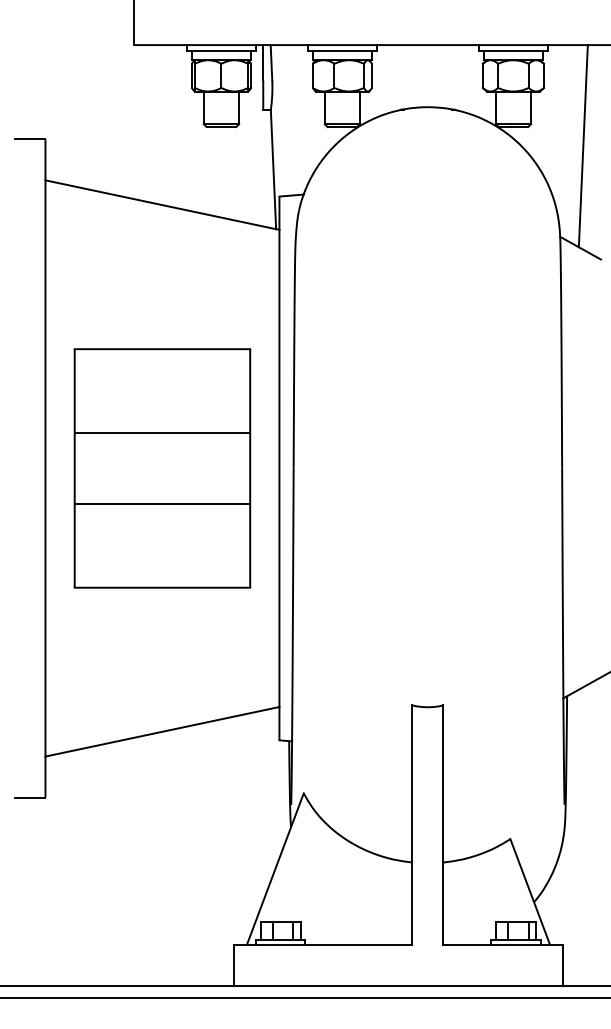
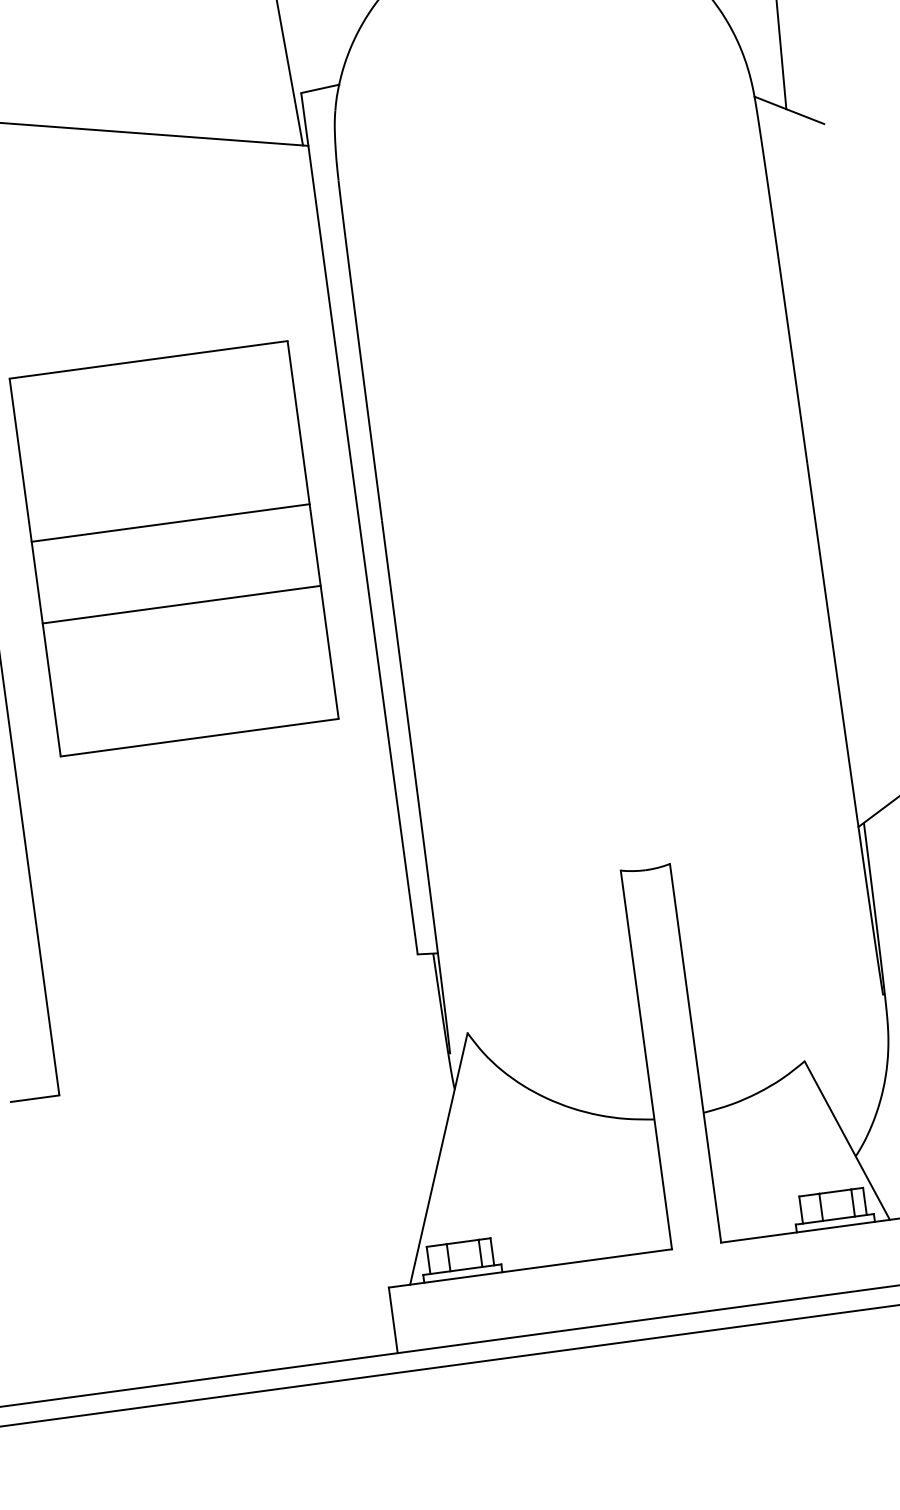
line: (162, 433) -> (170, 523), moved
line: (162, 731) -> (230, 965), removed

